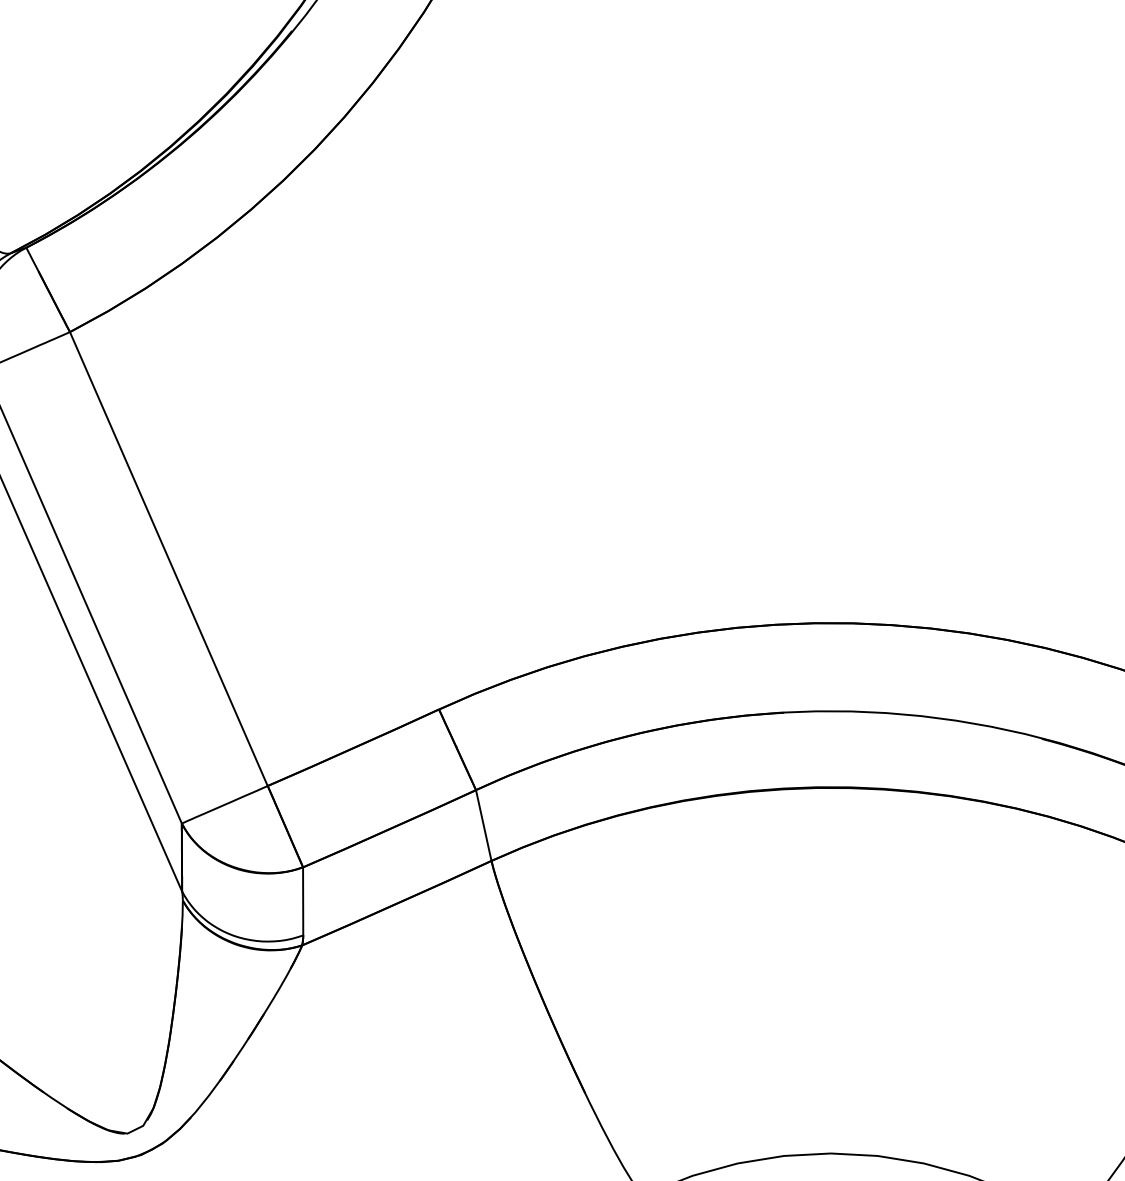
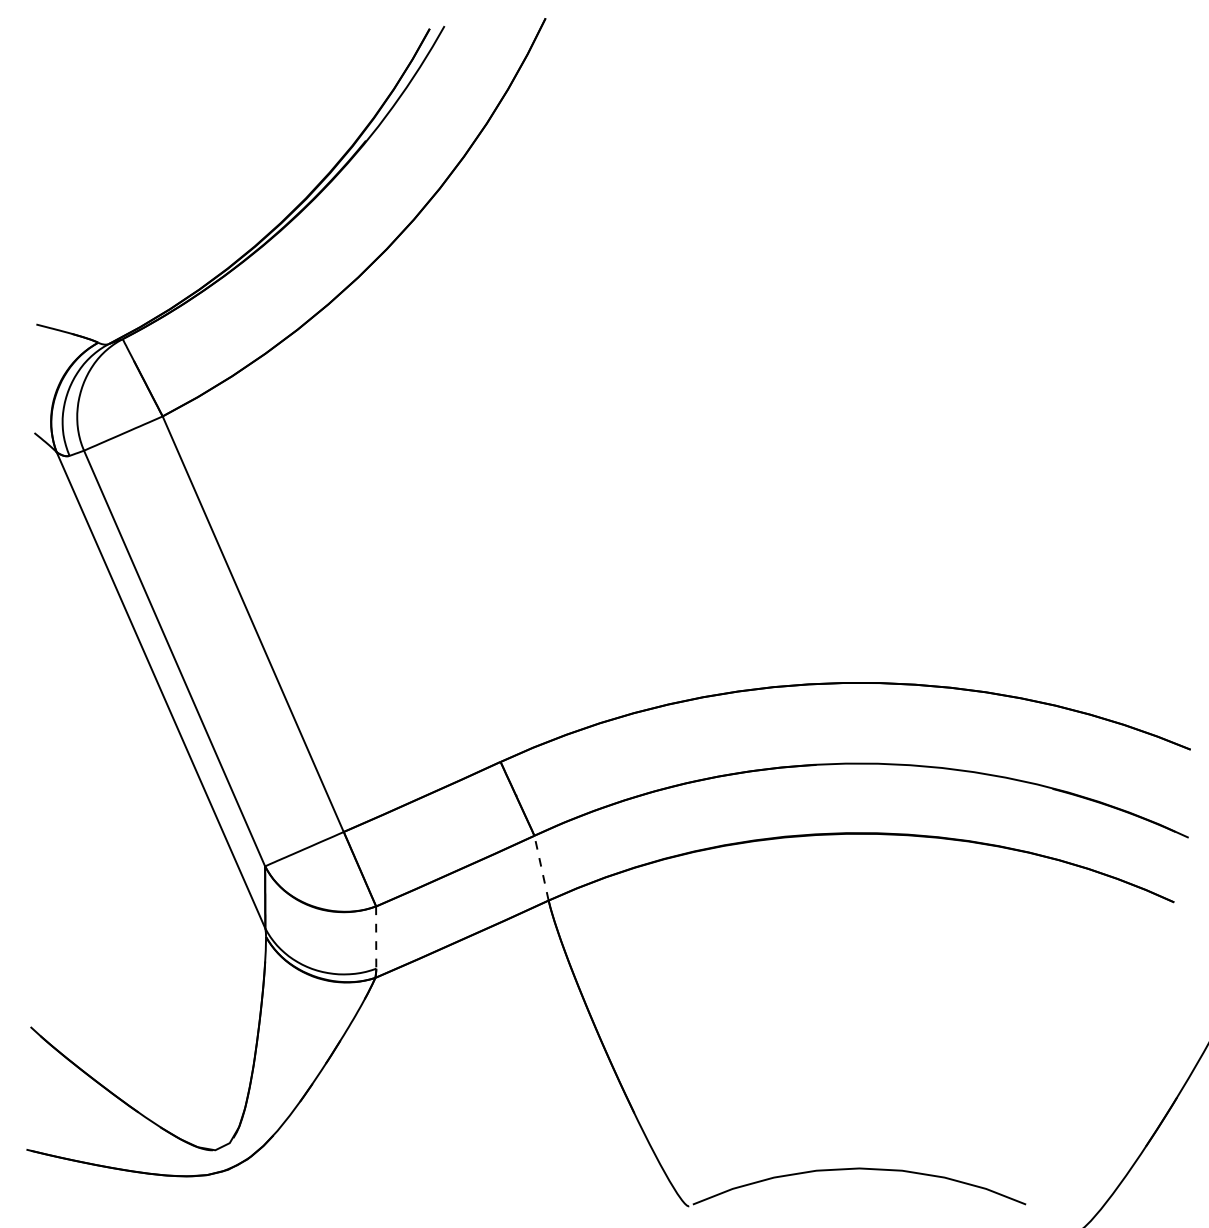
line: (483, 824) -> (541, 867), solid -> dashed
line: (303, 902) -> (376, 938), solid -> dashed

